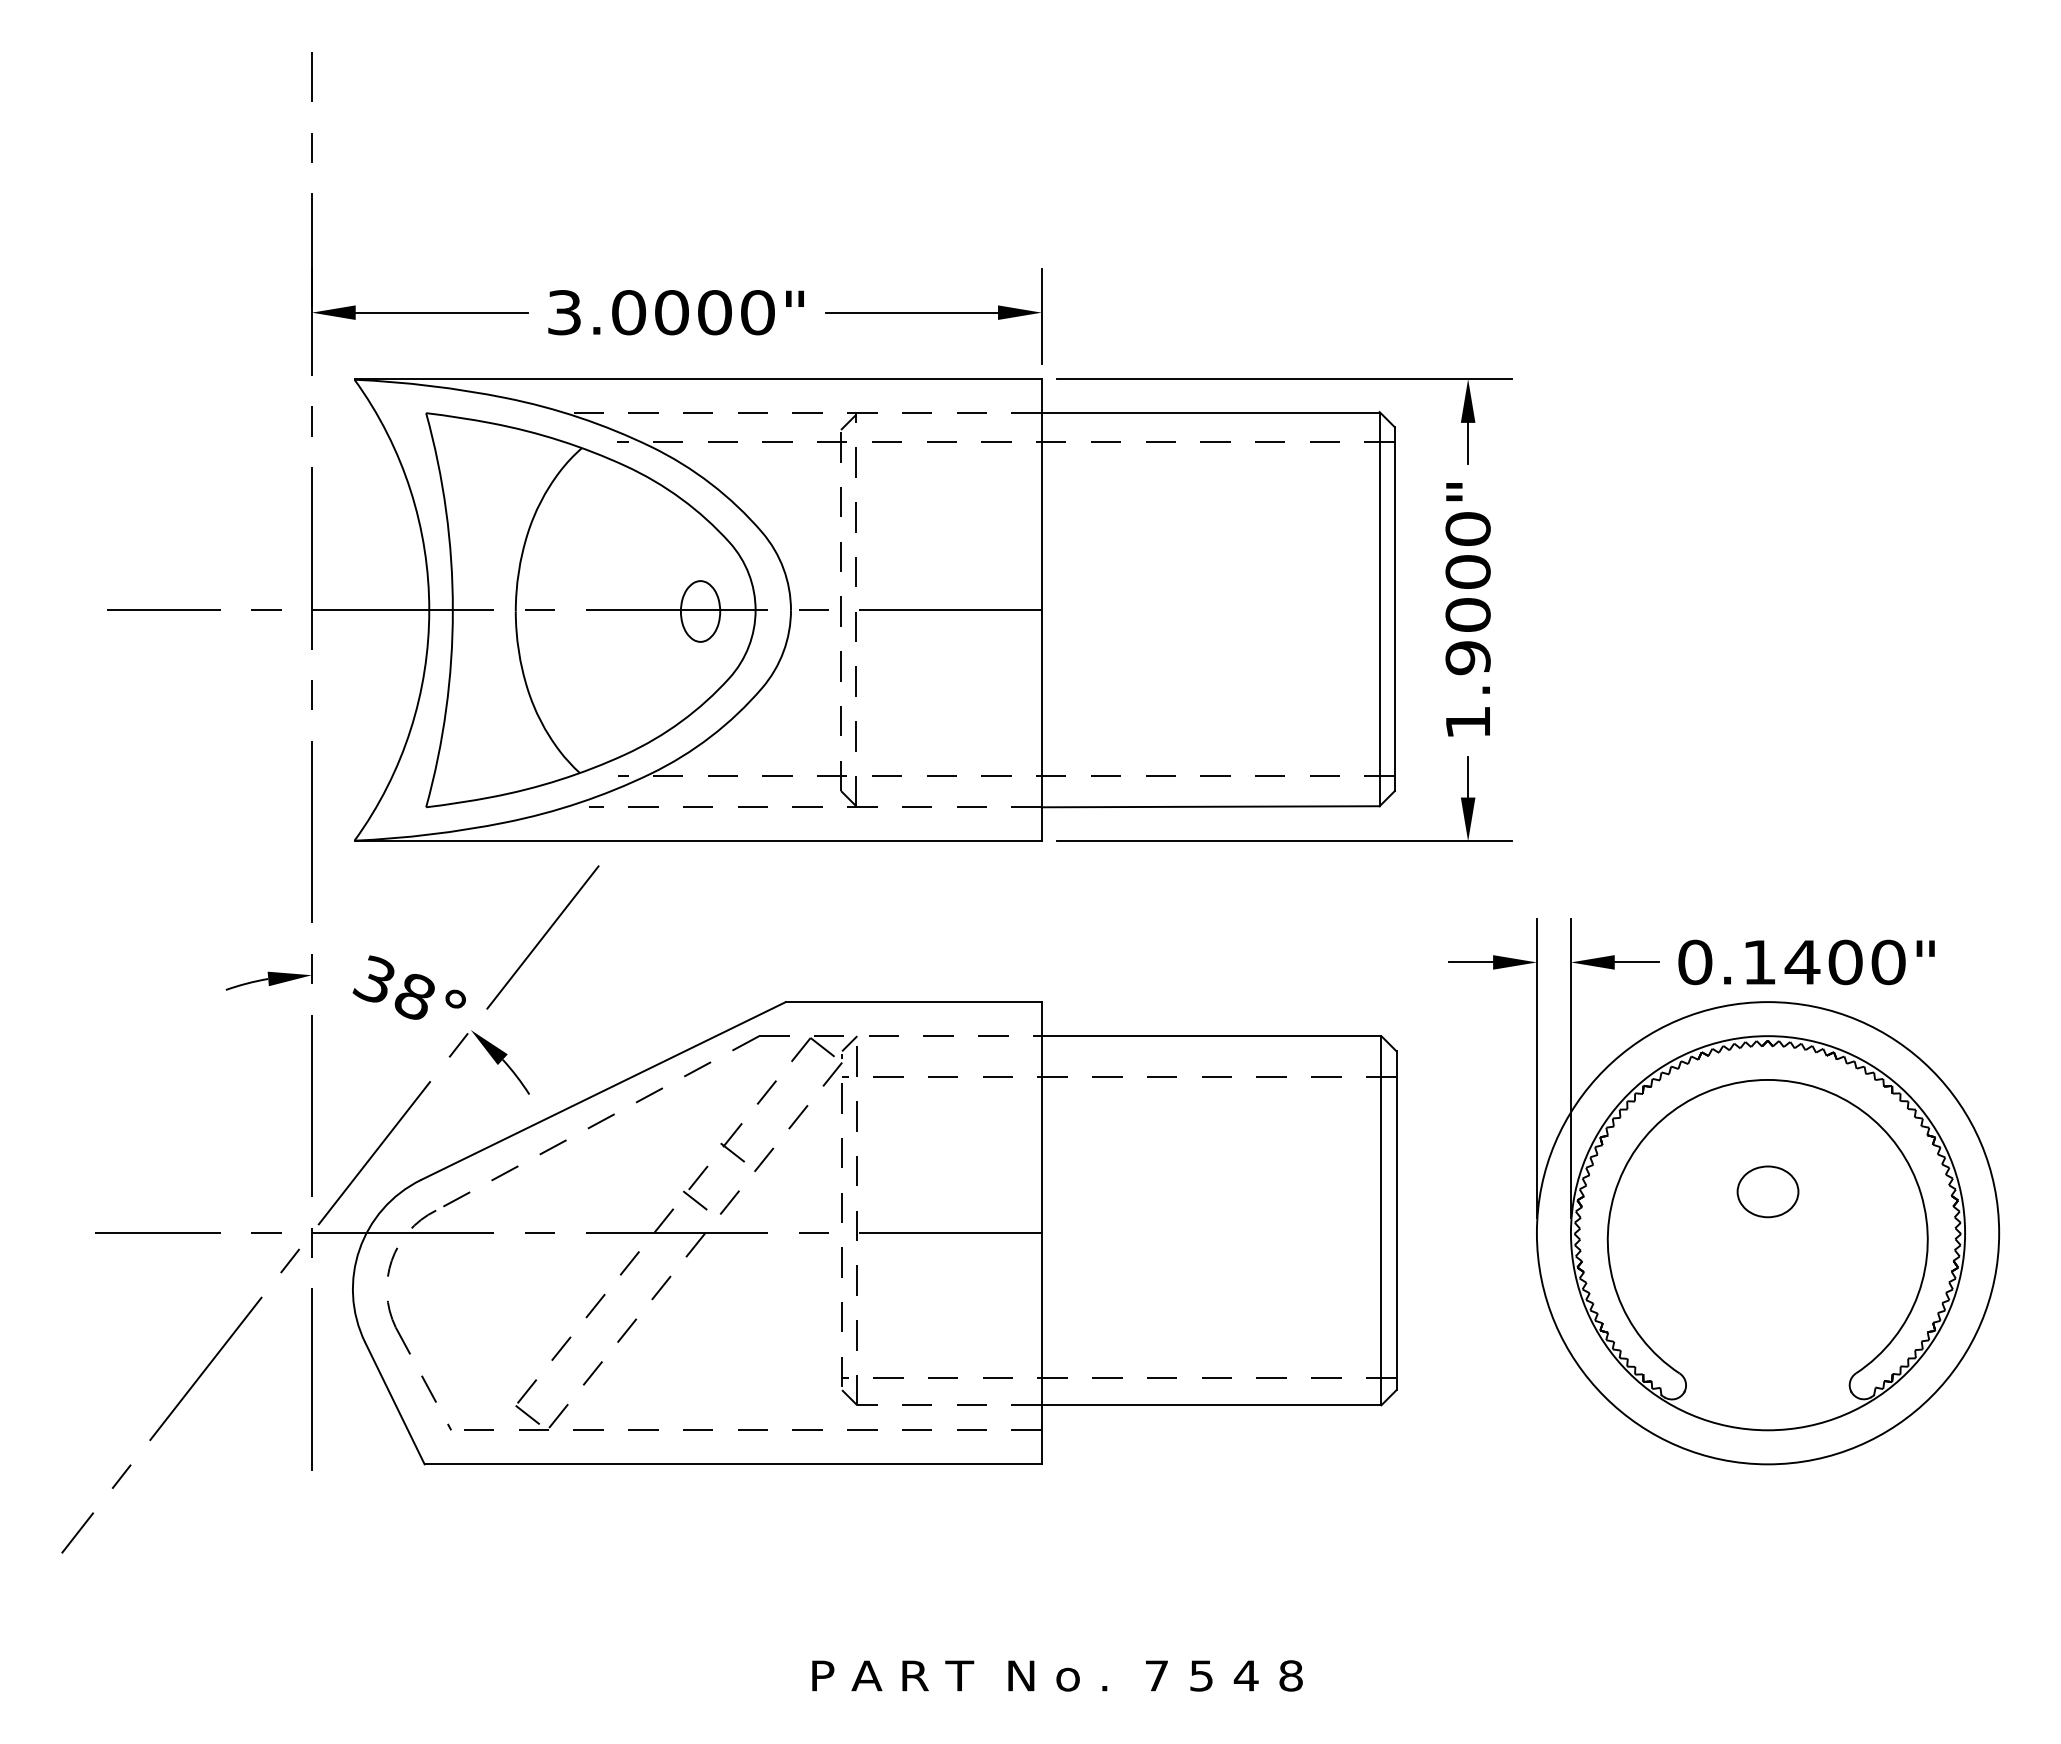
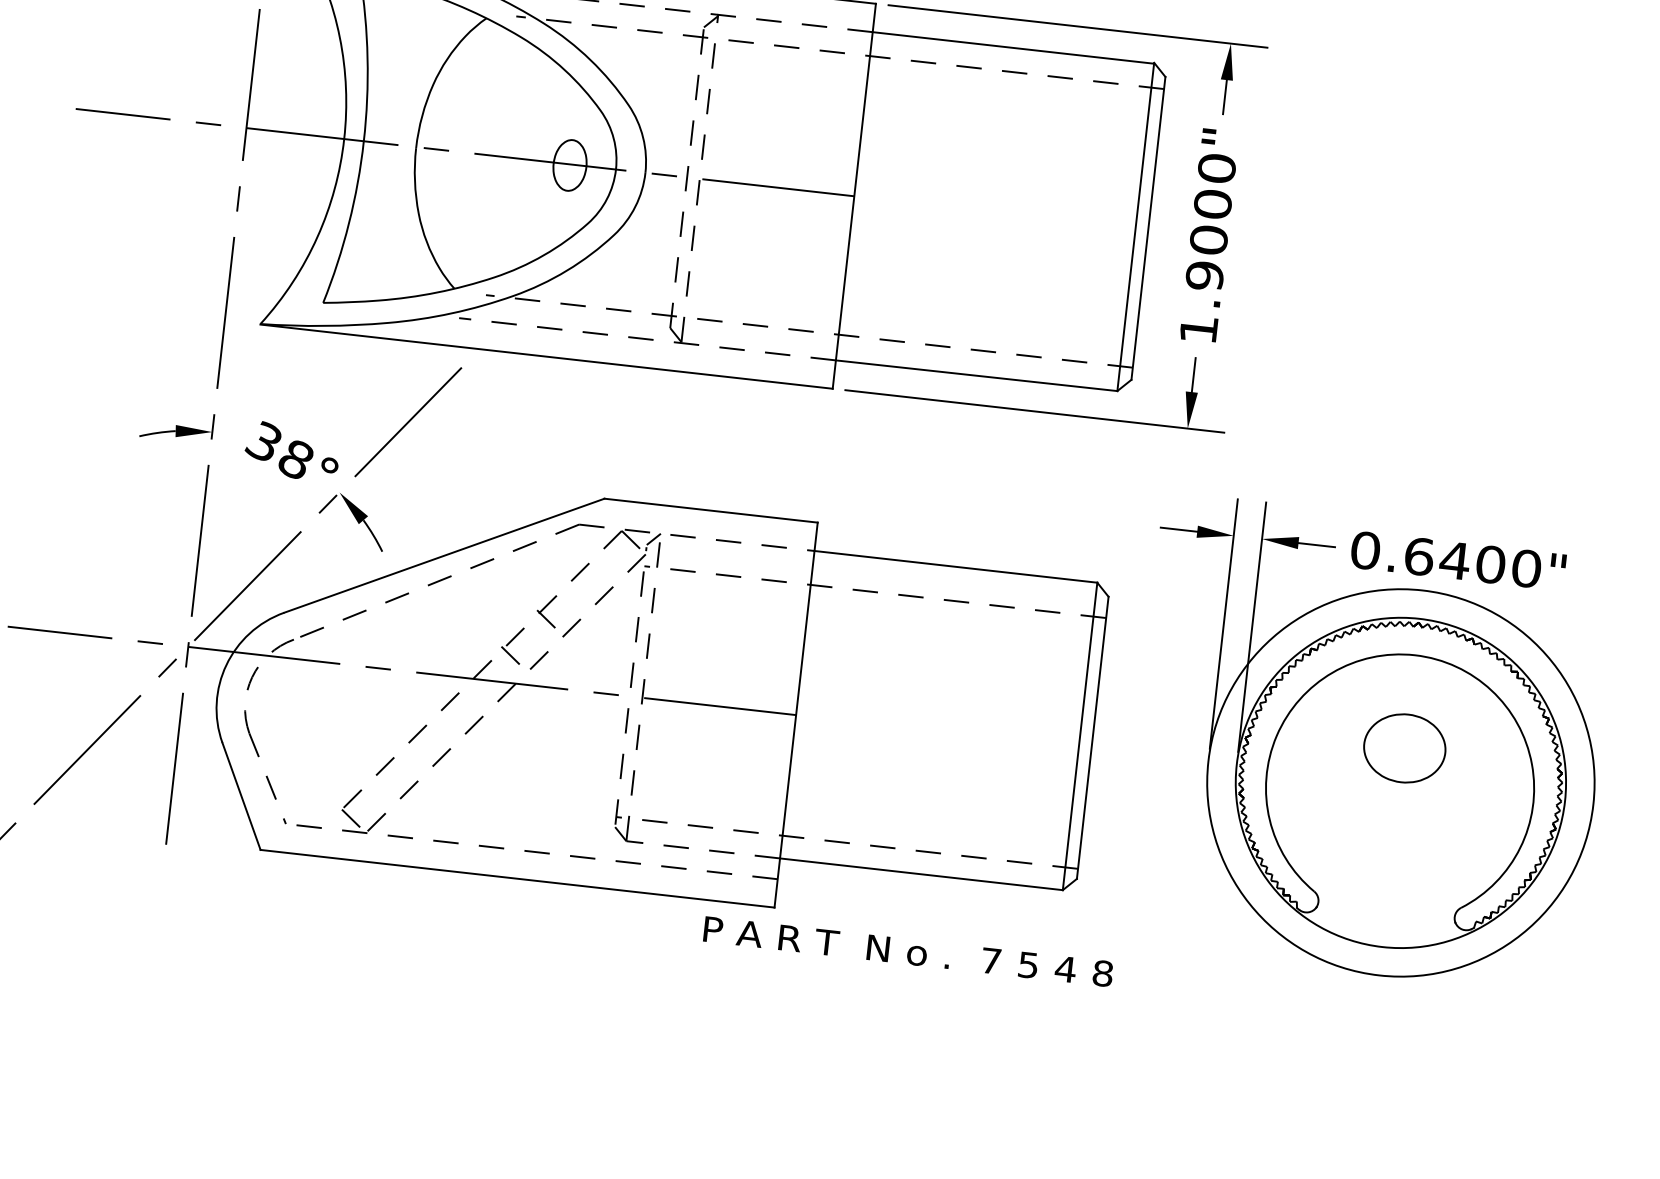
text: (1759, 962) -> (1419, 556), 0.1400" -> 0.6400"
part: (1767, 1191) -> (1404, 748), size x1.6
text: (1057, 1675) -> (908, 951), moved

